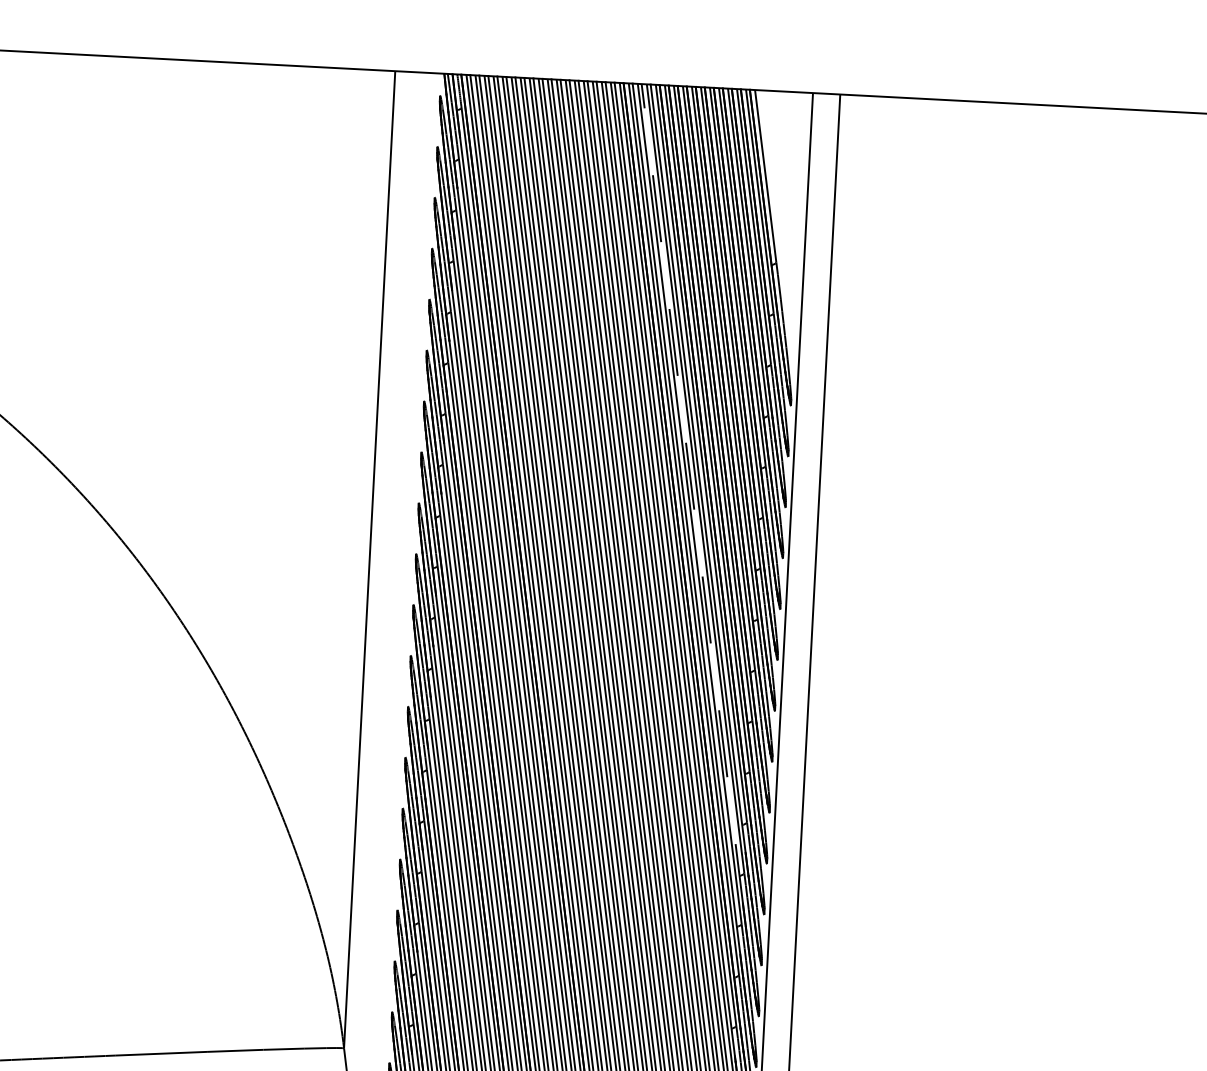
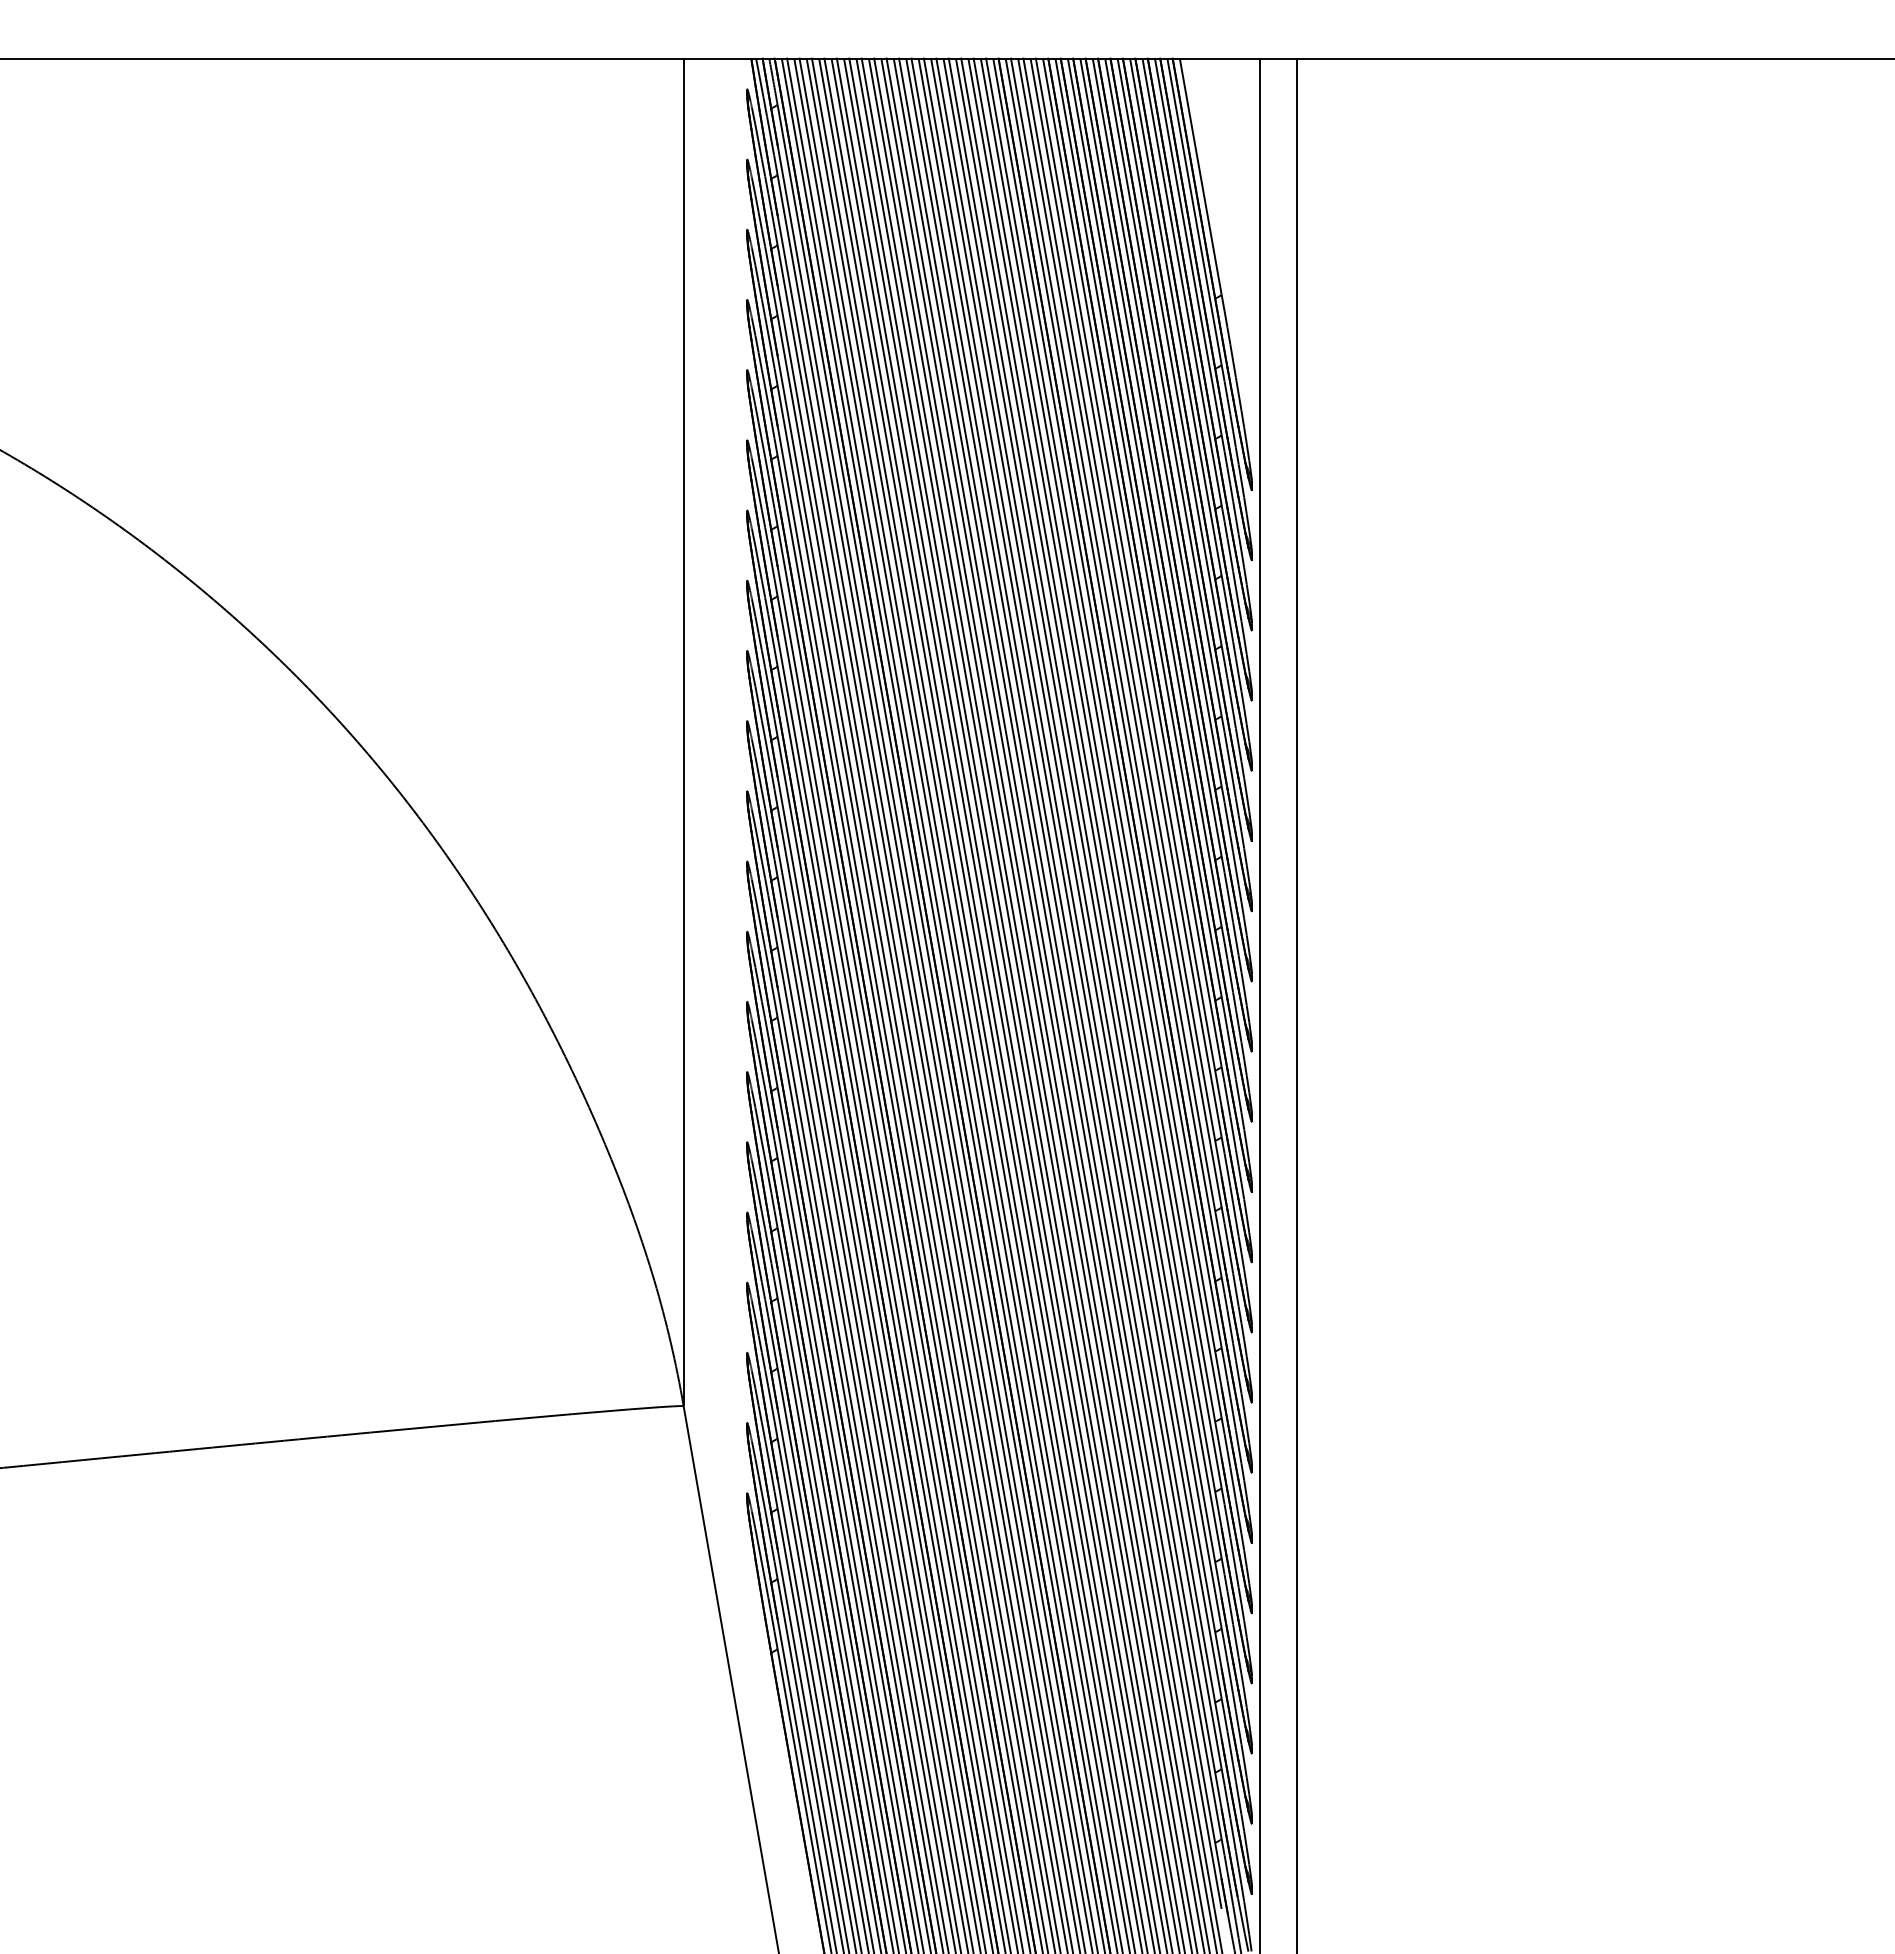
line: (692, 497) -> (1123, 623), dashed -> solid

